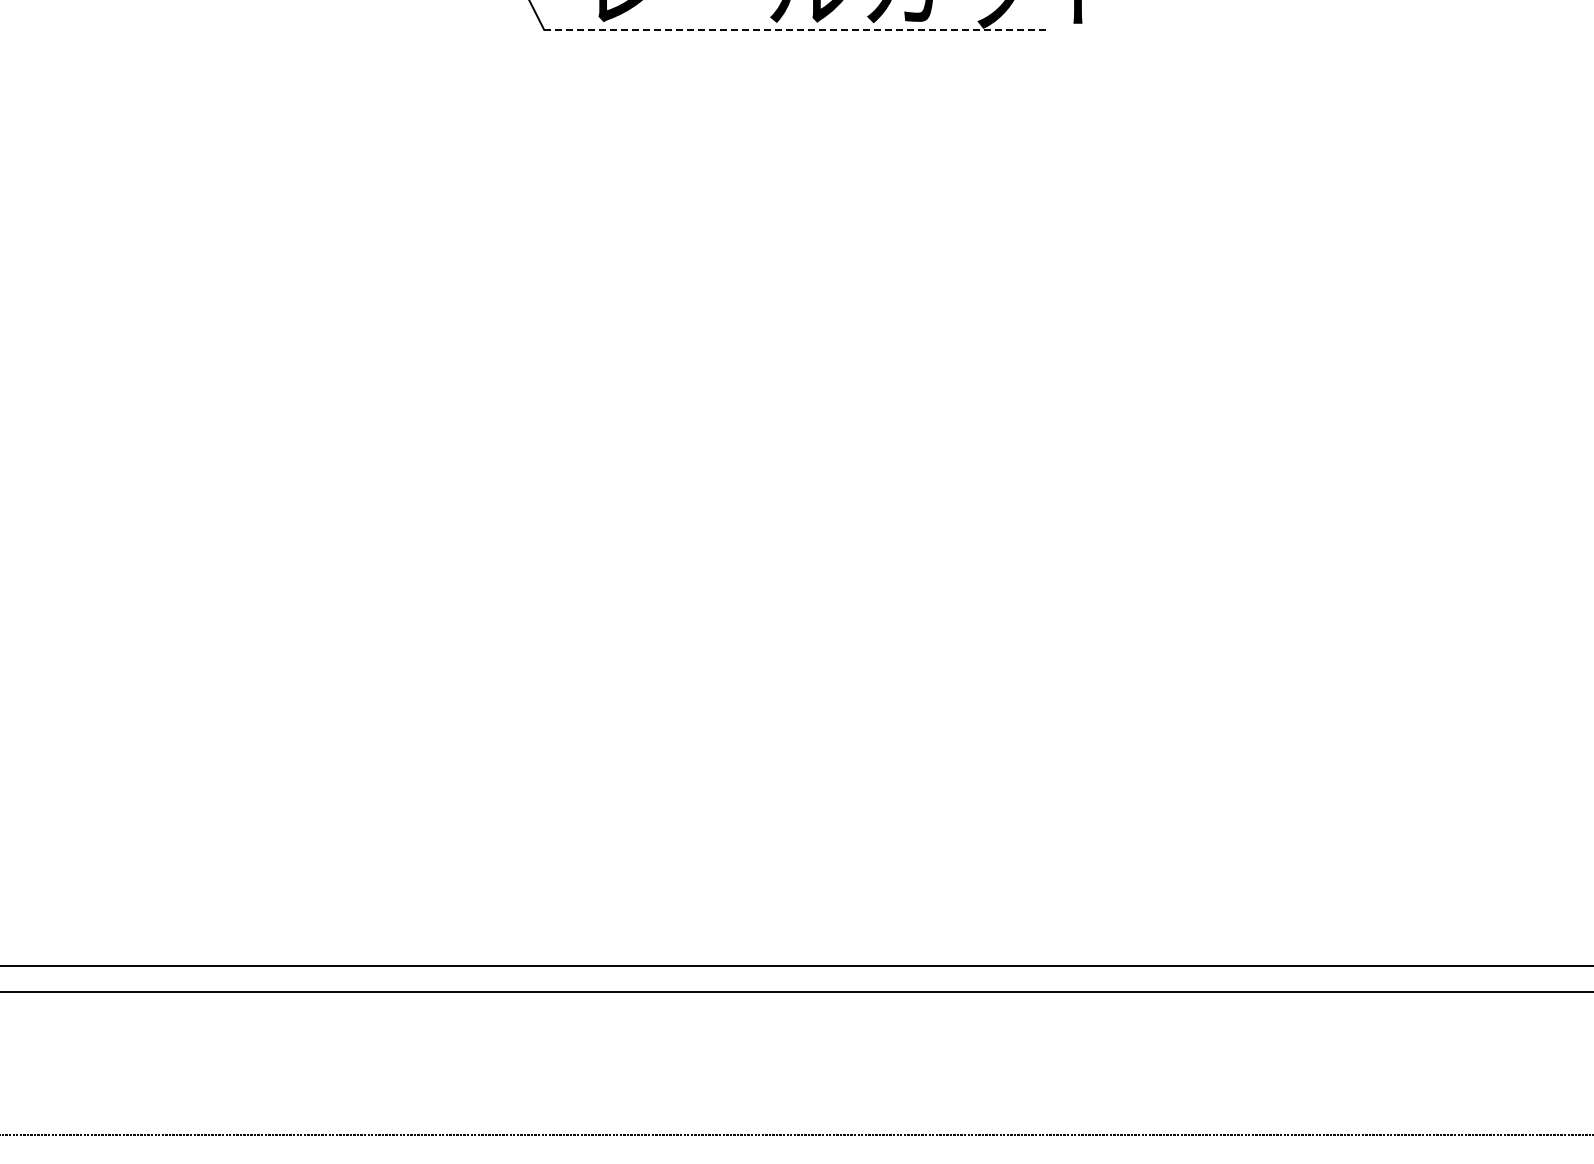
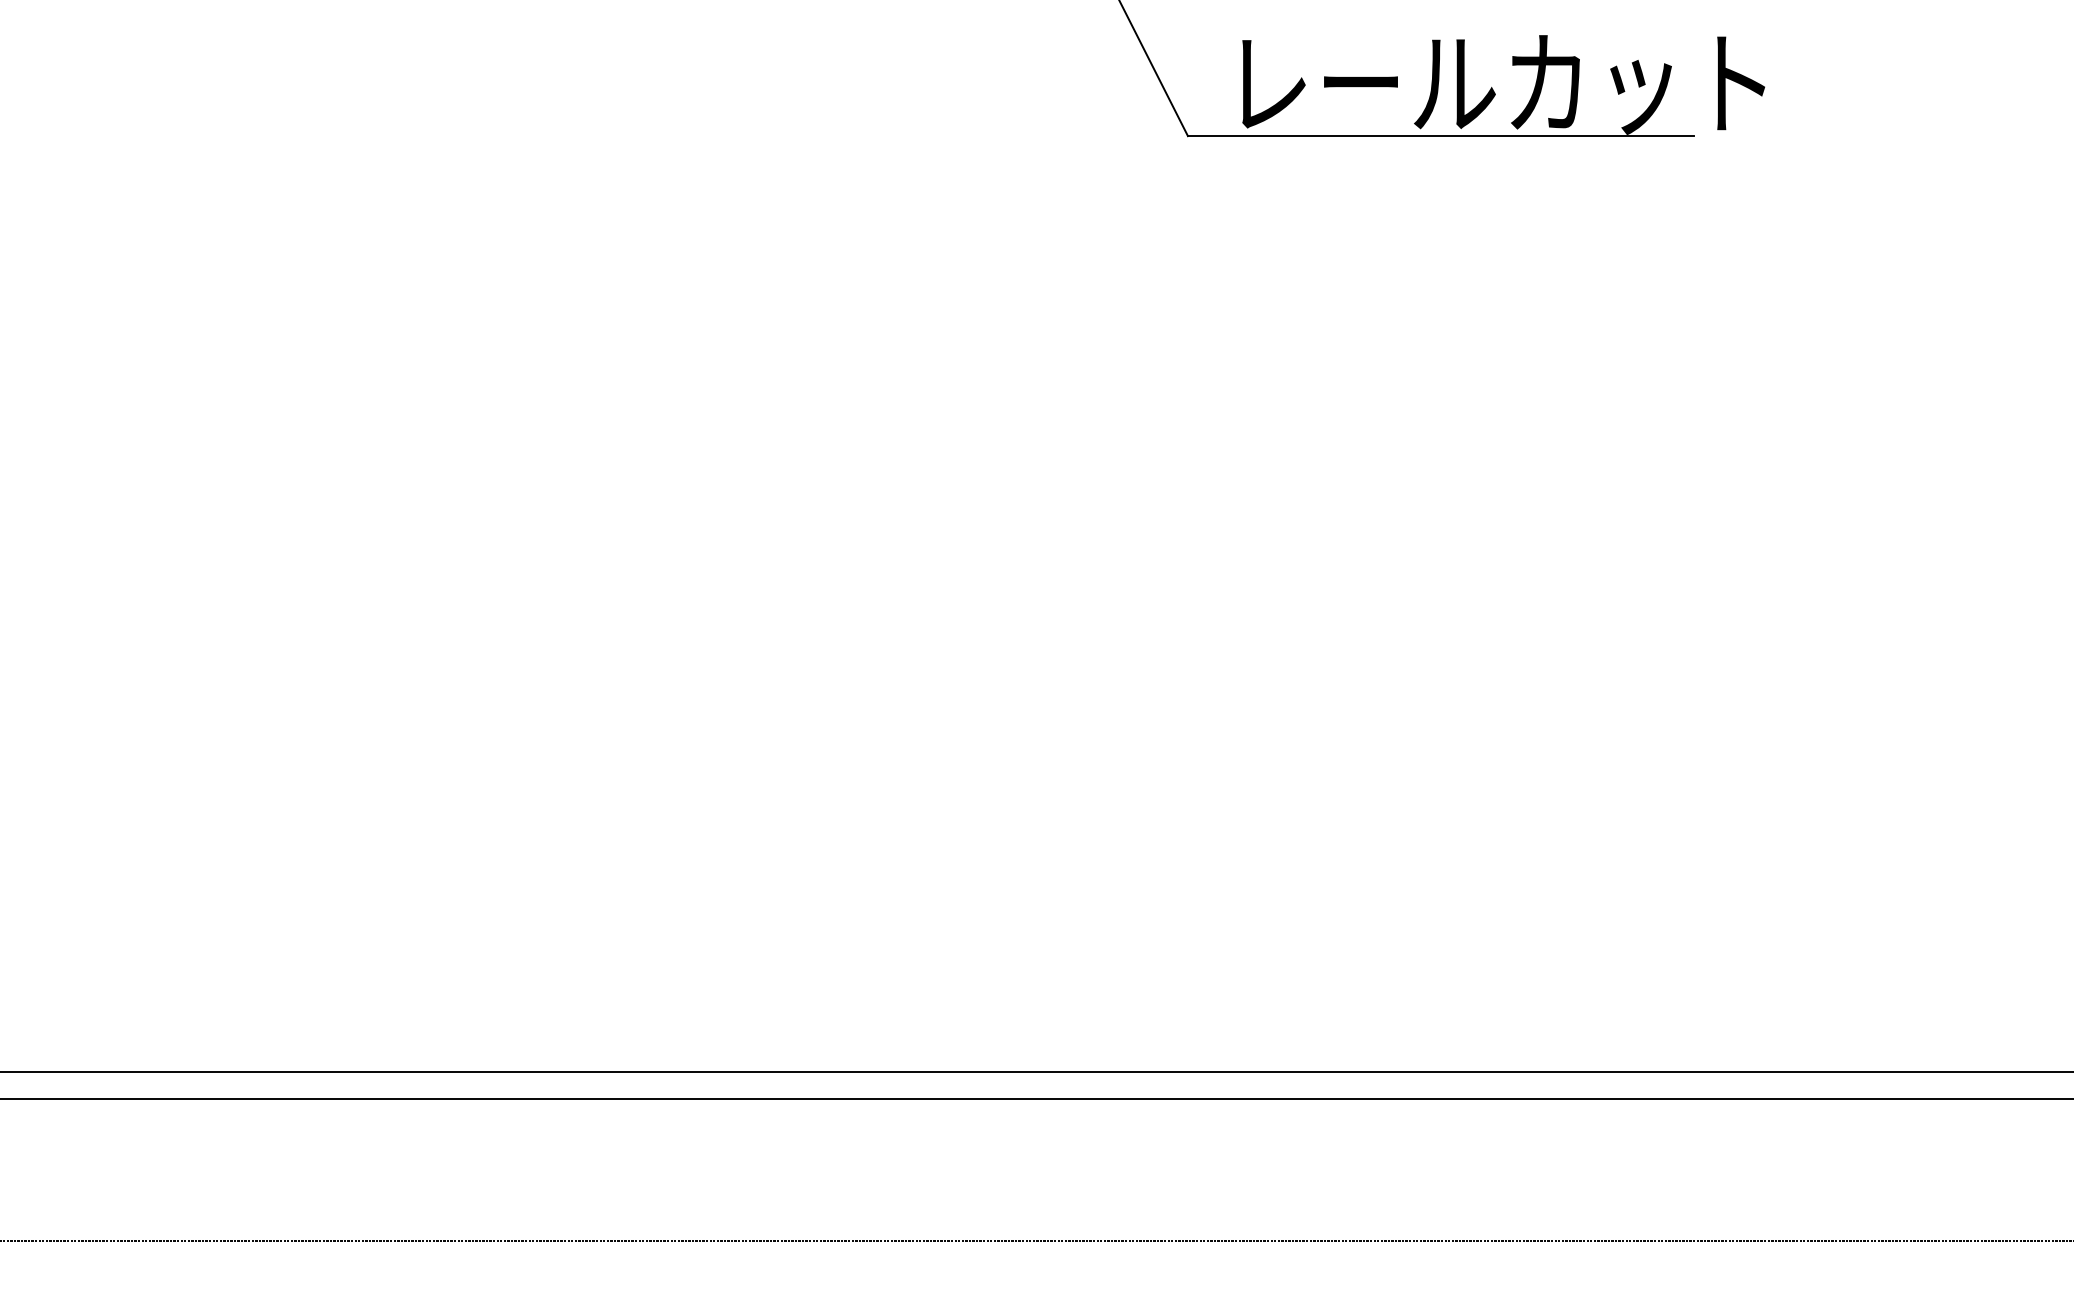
line: (797, 30) -> (1441, 136), dashed -> solid

